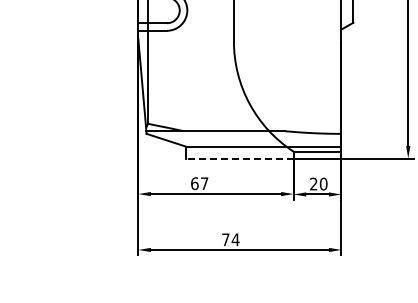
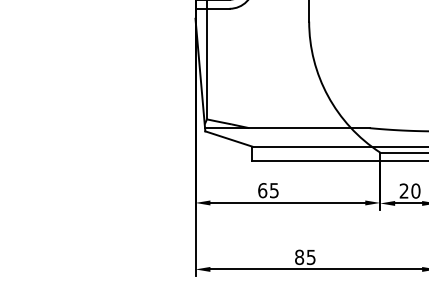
line: (239, 158) -> (315, 160), dashed -> solid
text: (204, 183) -> (274, 190), 67 -> 65
text: (230, 239) -> (305, 256), 74 -> 85

